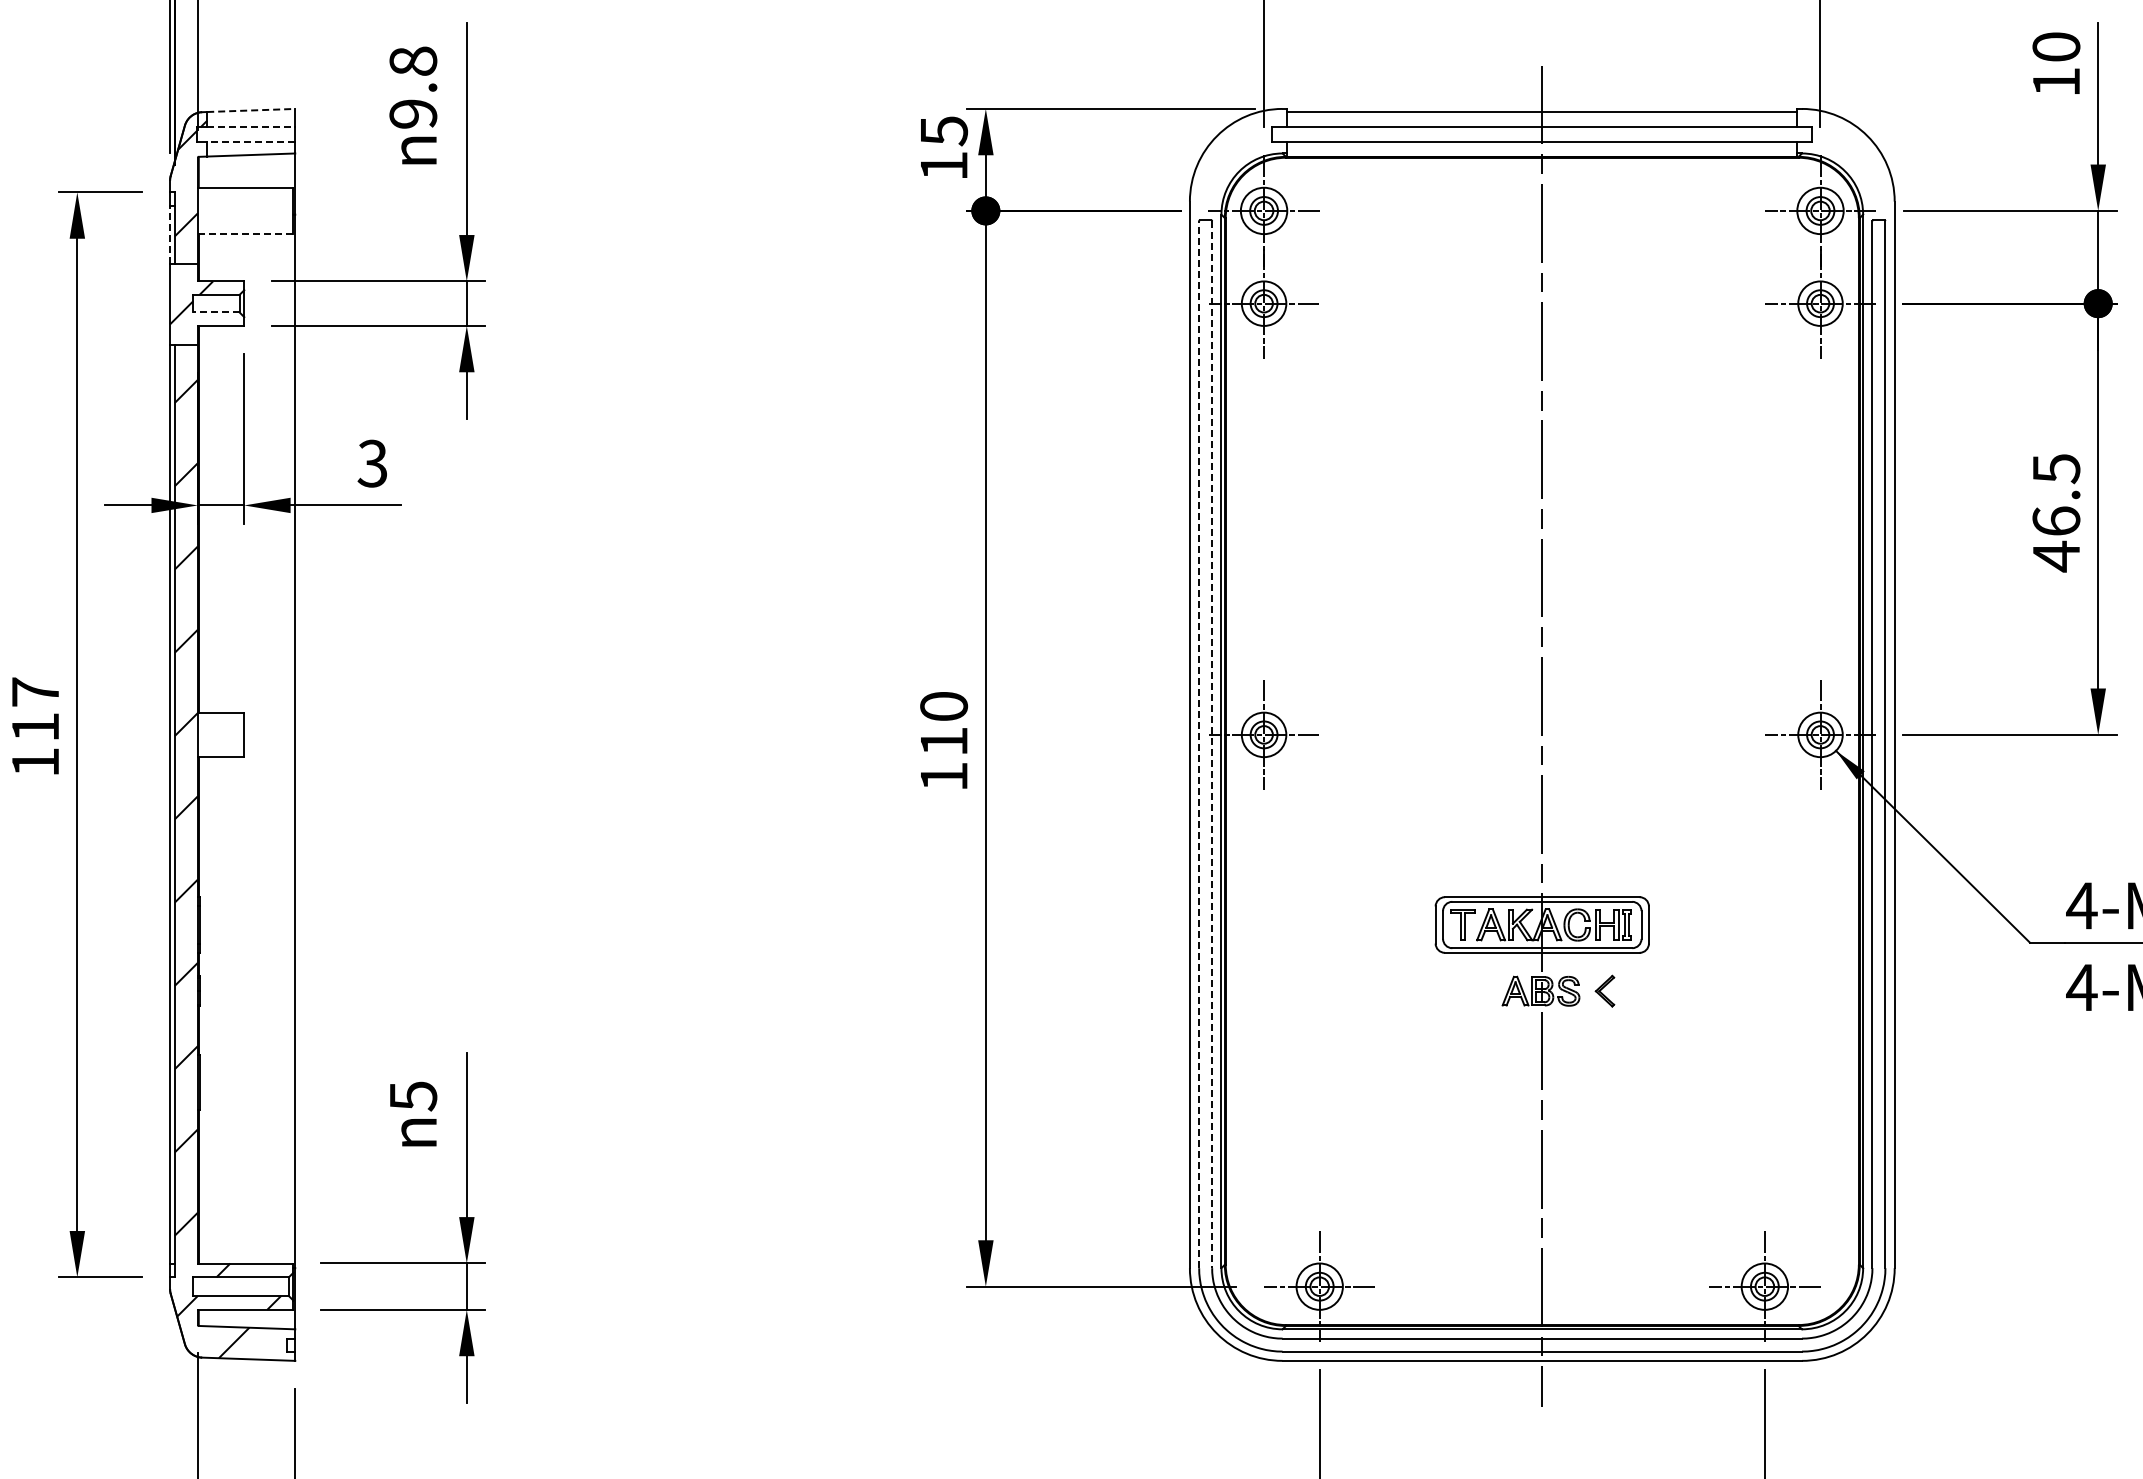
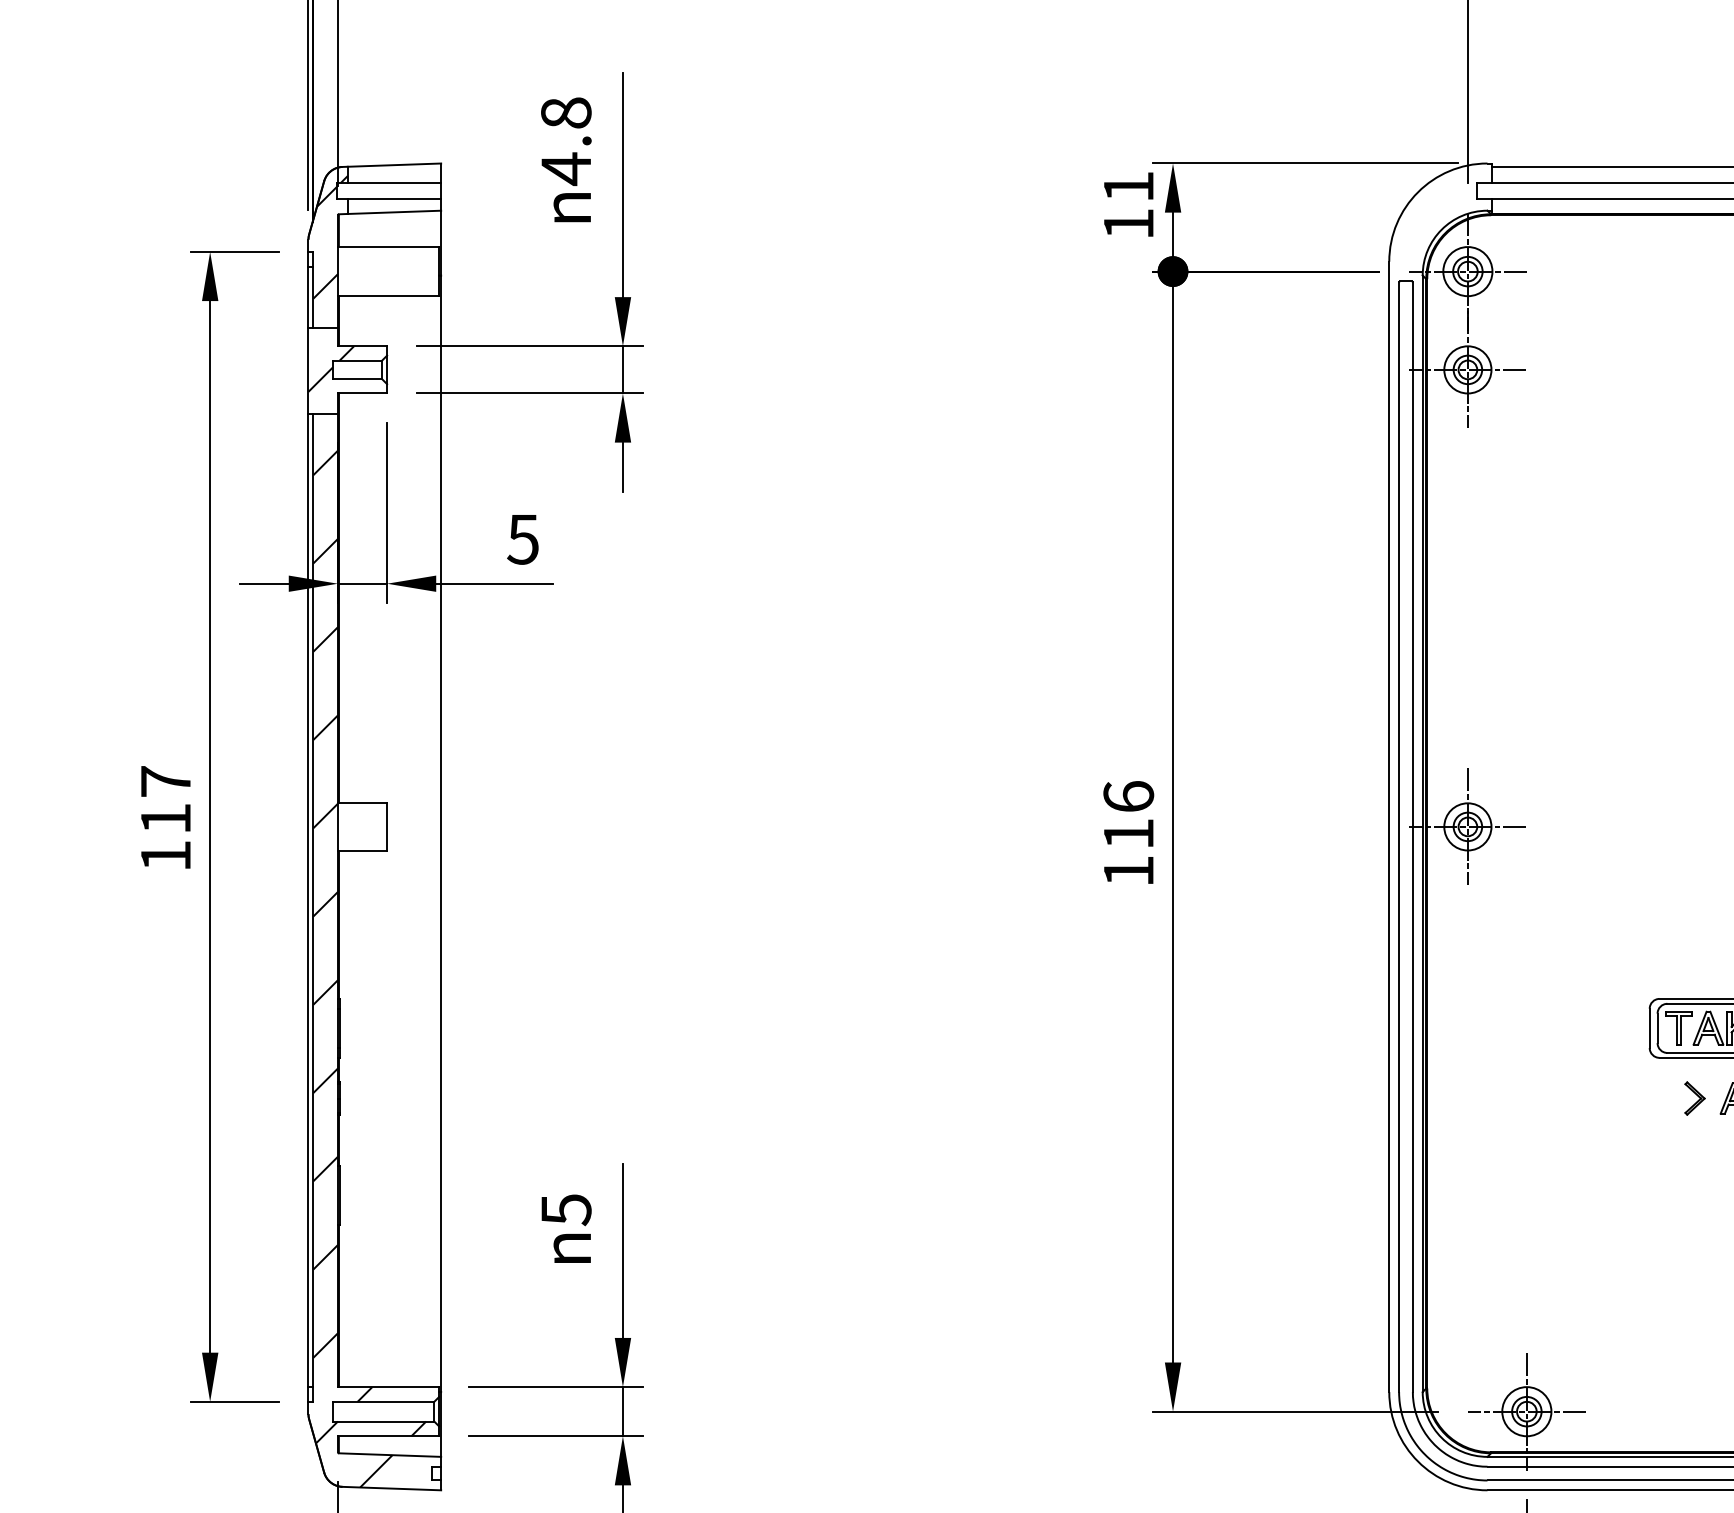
line: (251, 110) -> (394, 165), dashed -> solid
text: (413, 114) -> (566, 169), 9.8 -> 4.8
line: (251, 127) -> (394, 183), dashed -> solid
text: (944, 131) -> (1129, 187), 15 -> 11
line: (250, 142) -> (393, 199), dashed -> solid
line: (170, 234) -> (308, 296), dashed -> solid
line: (245, 234) -> (388, 296), dashed -> solid
line: (215, 312) -> (356, 379), dashed -> solid
text: (372, 463) -> (522, 539), 3 -> 5
text: (943, 705) -> (1128, 795), 110 -> 116
line: (1199, 744) -> (1399, 837), dashed -> solid
line: (1212, 744) -> (1413, 837), dashed -> solid
part: (1478, 990) -> (1695, 1097), added

